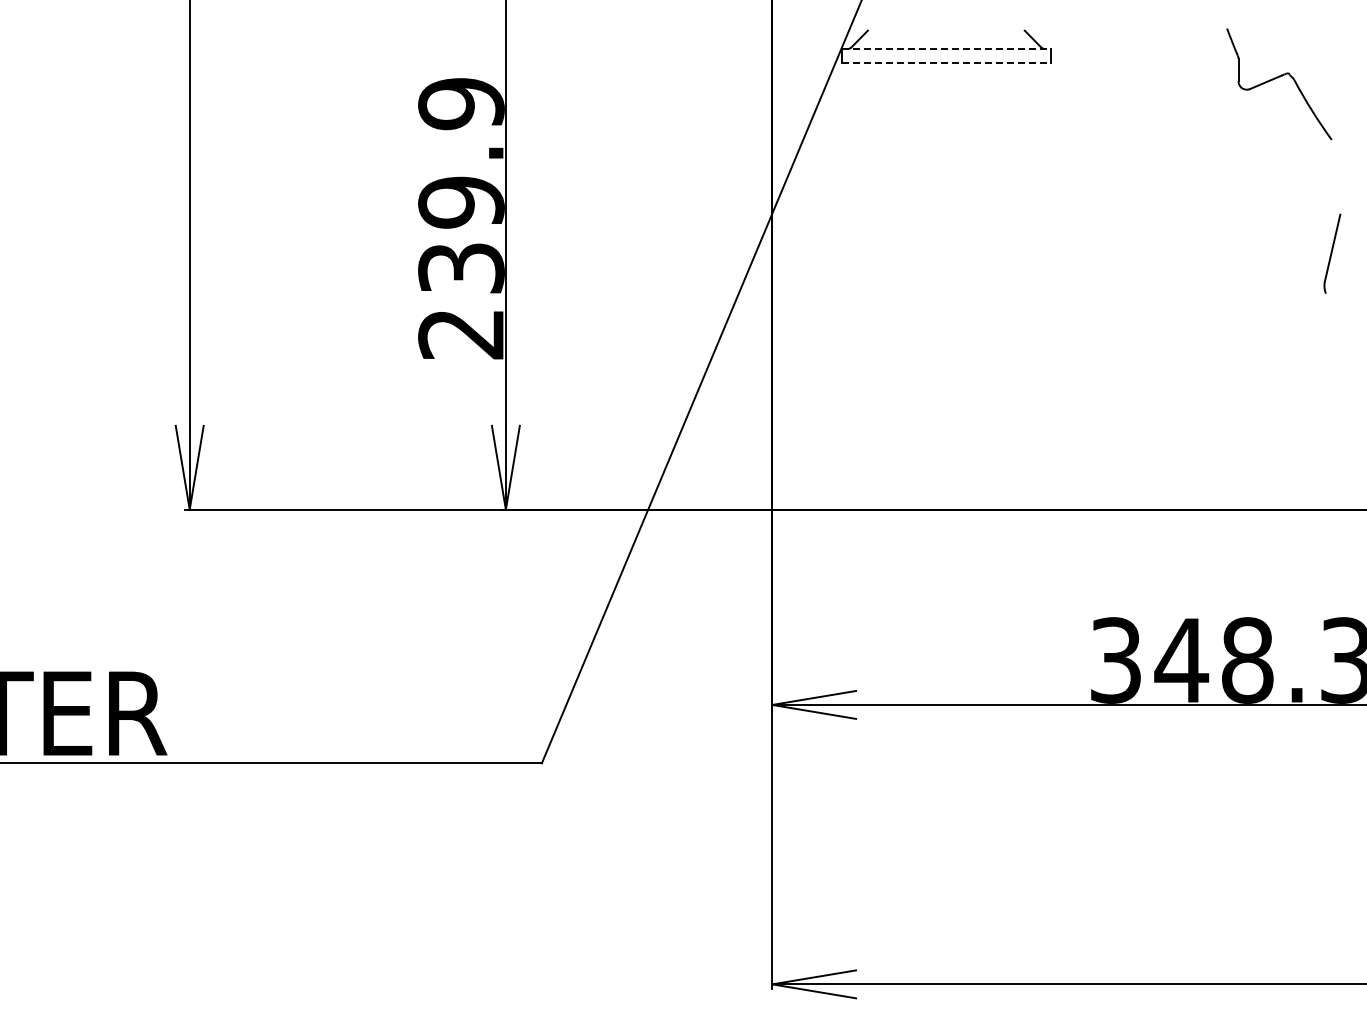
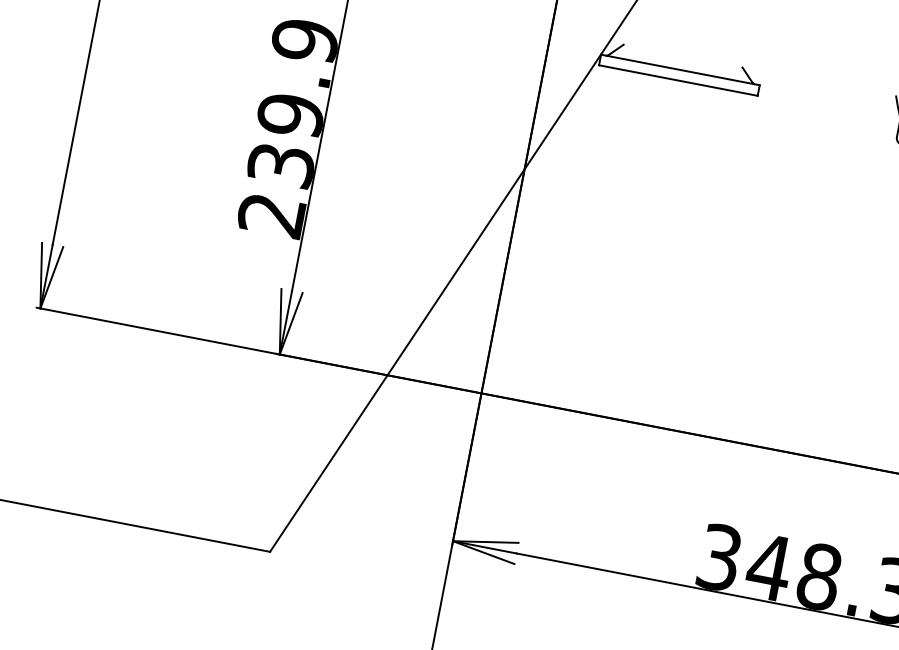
line: (946, 49) -> (680, 70), dashed -> solid
line: (946, 62) -> (678, 80), dashed -> solid

